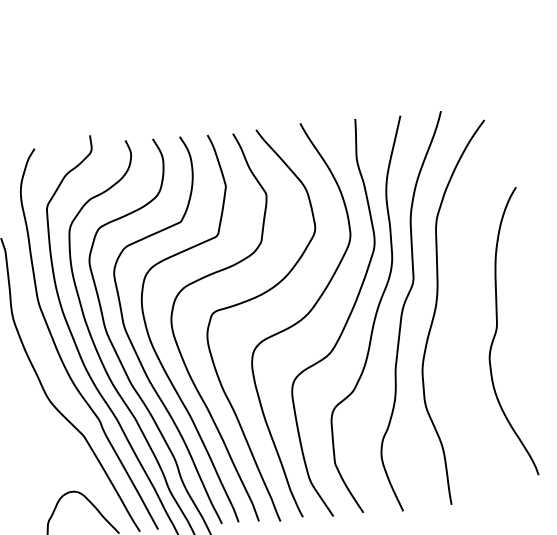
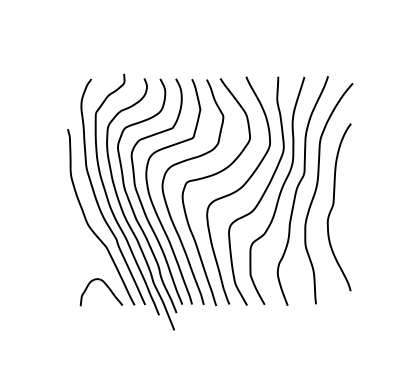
curve: (498, 328) -> (334, 204), moved

